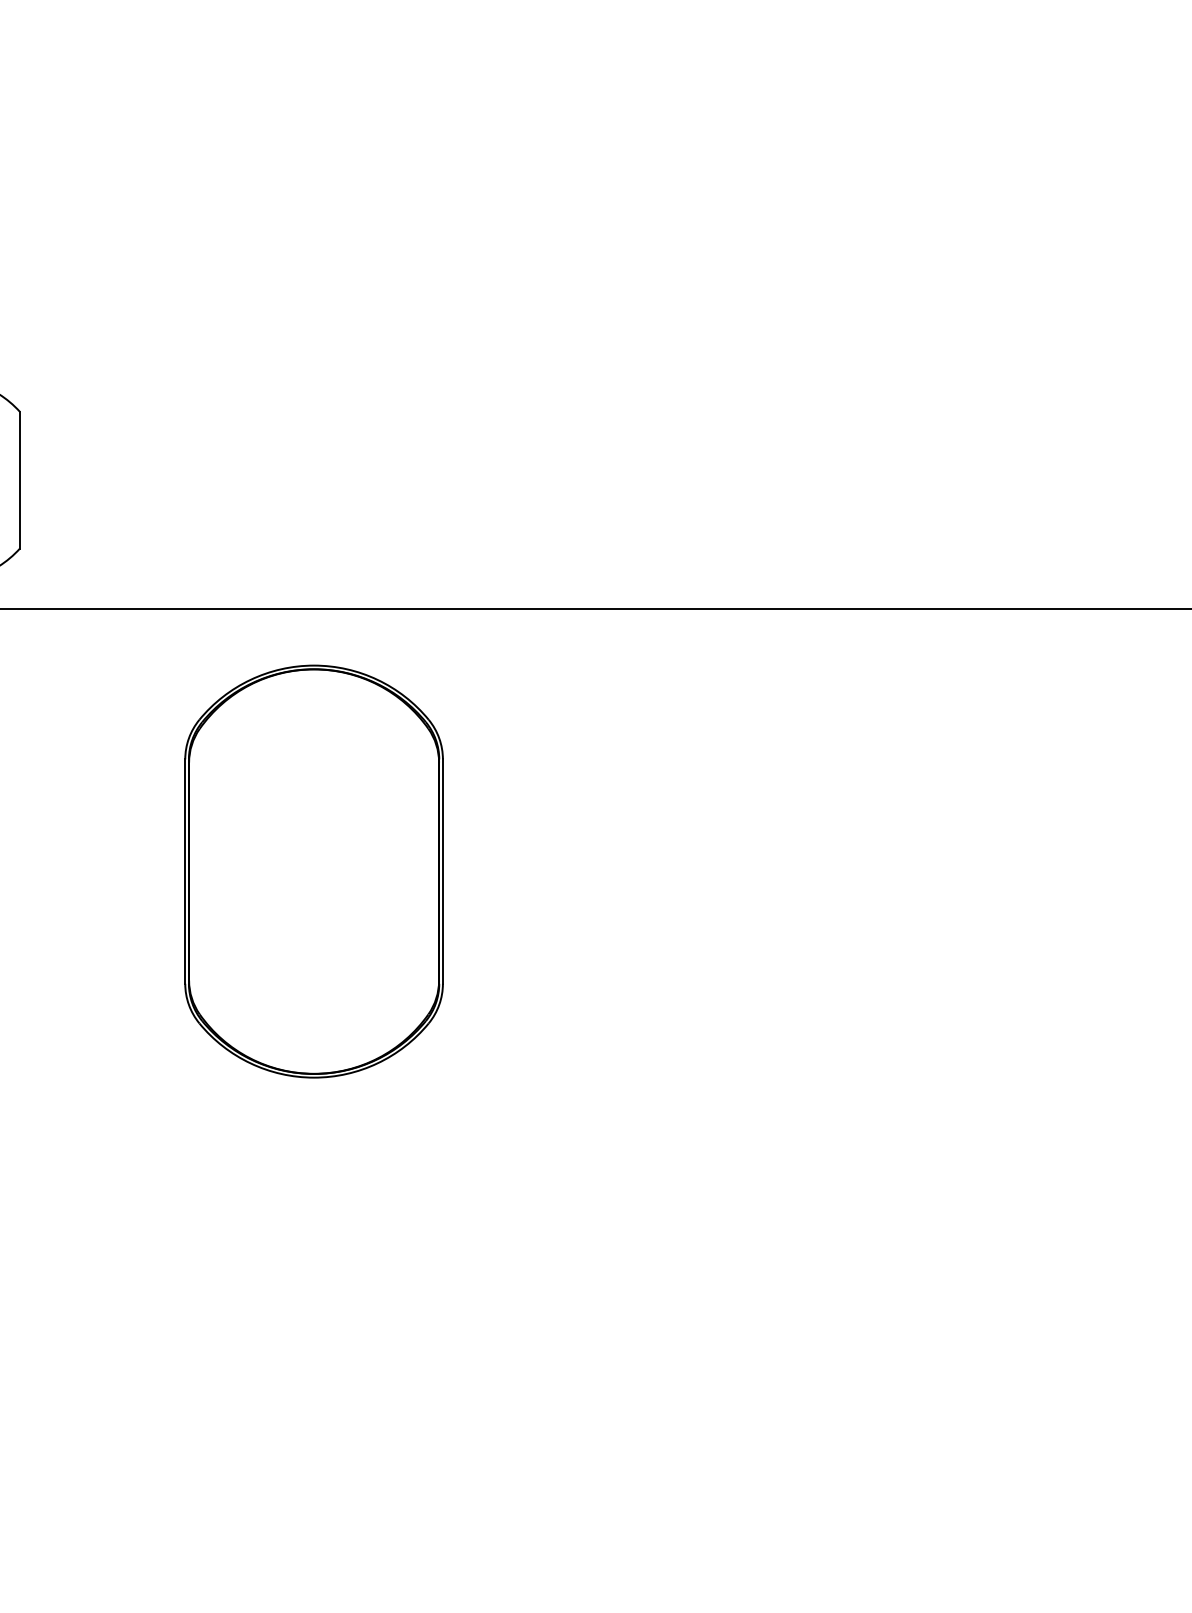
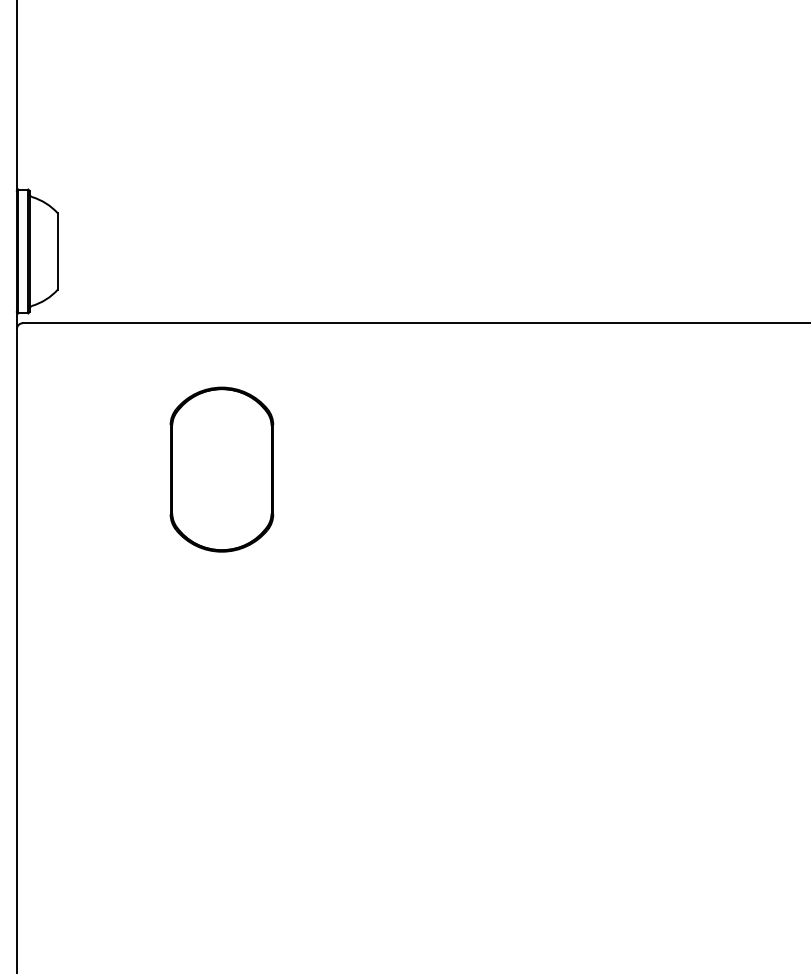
part: (313, 871) -> (221, 469), size x0.71

